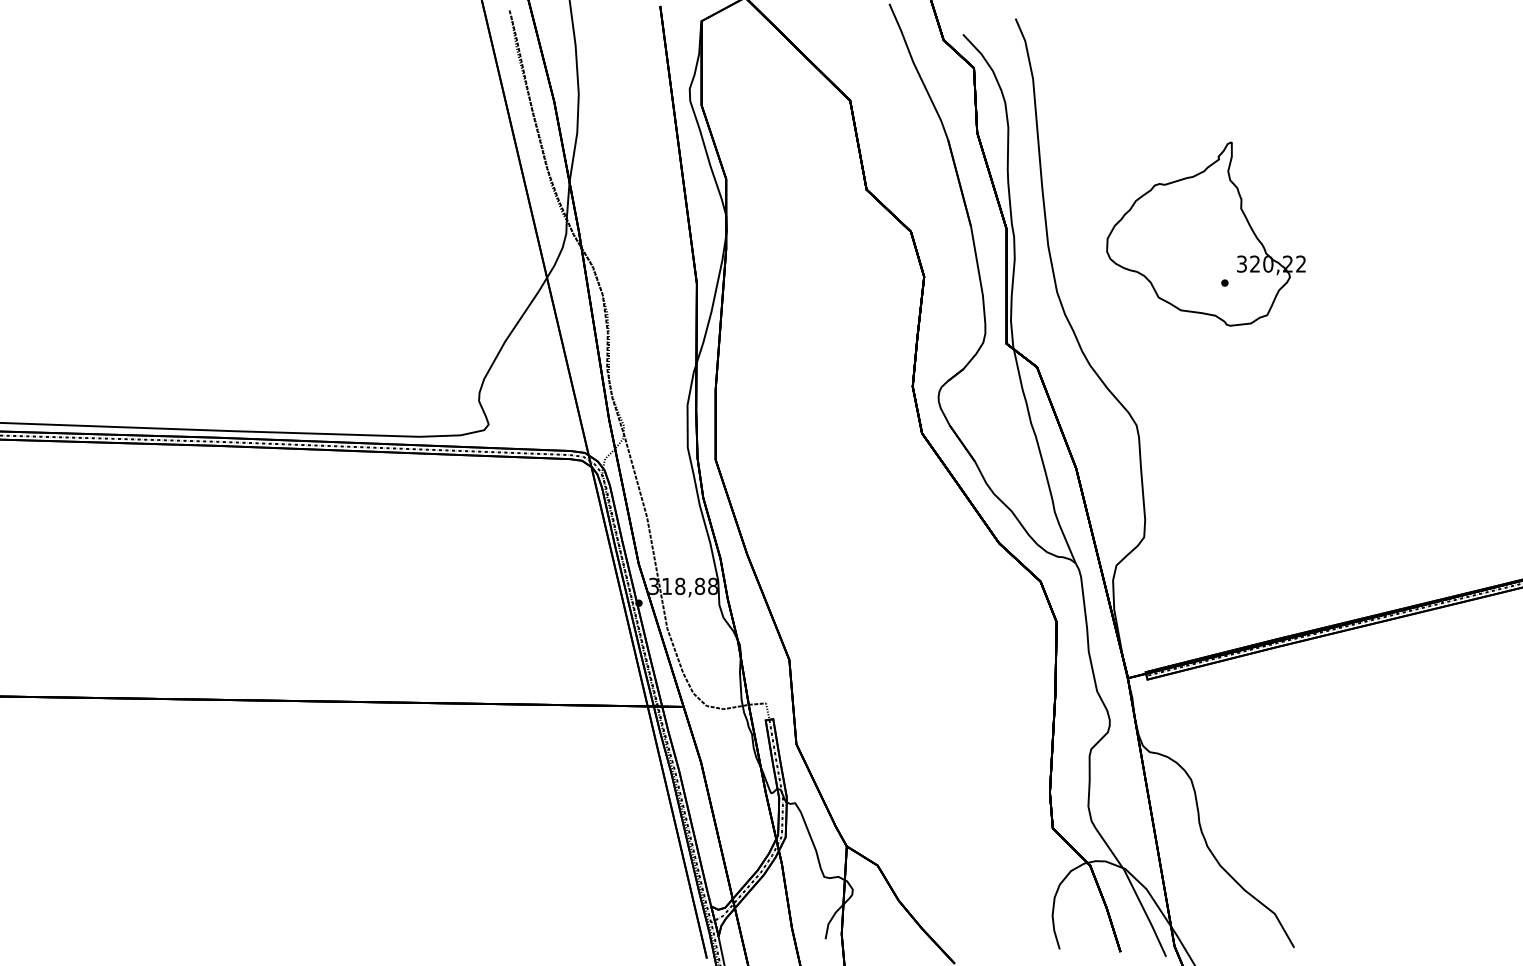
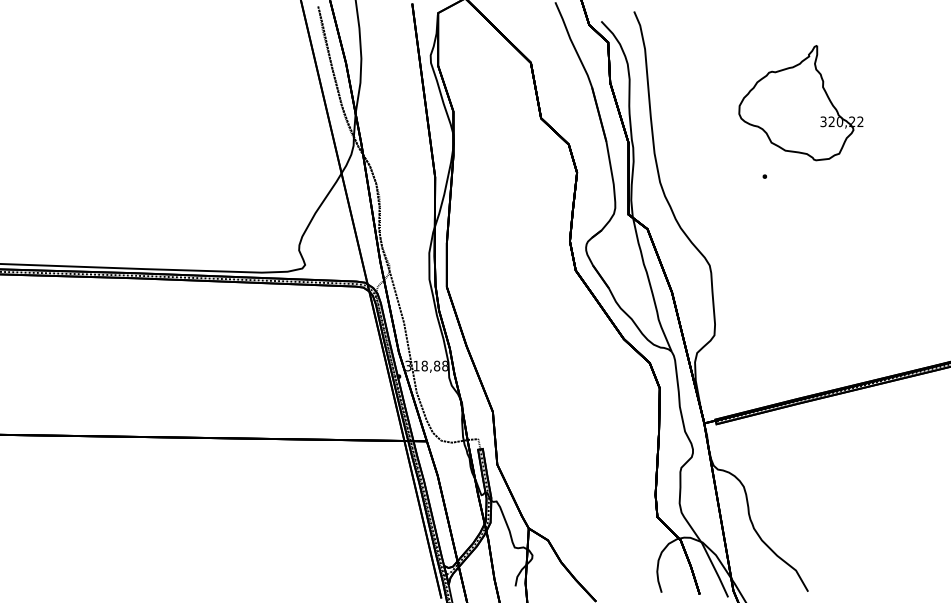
part: (1205, 234) -> (800, 103), moved

